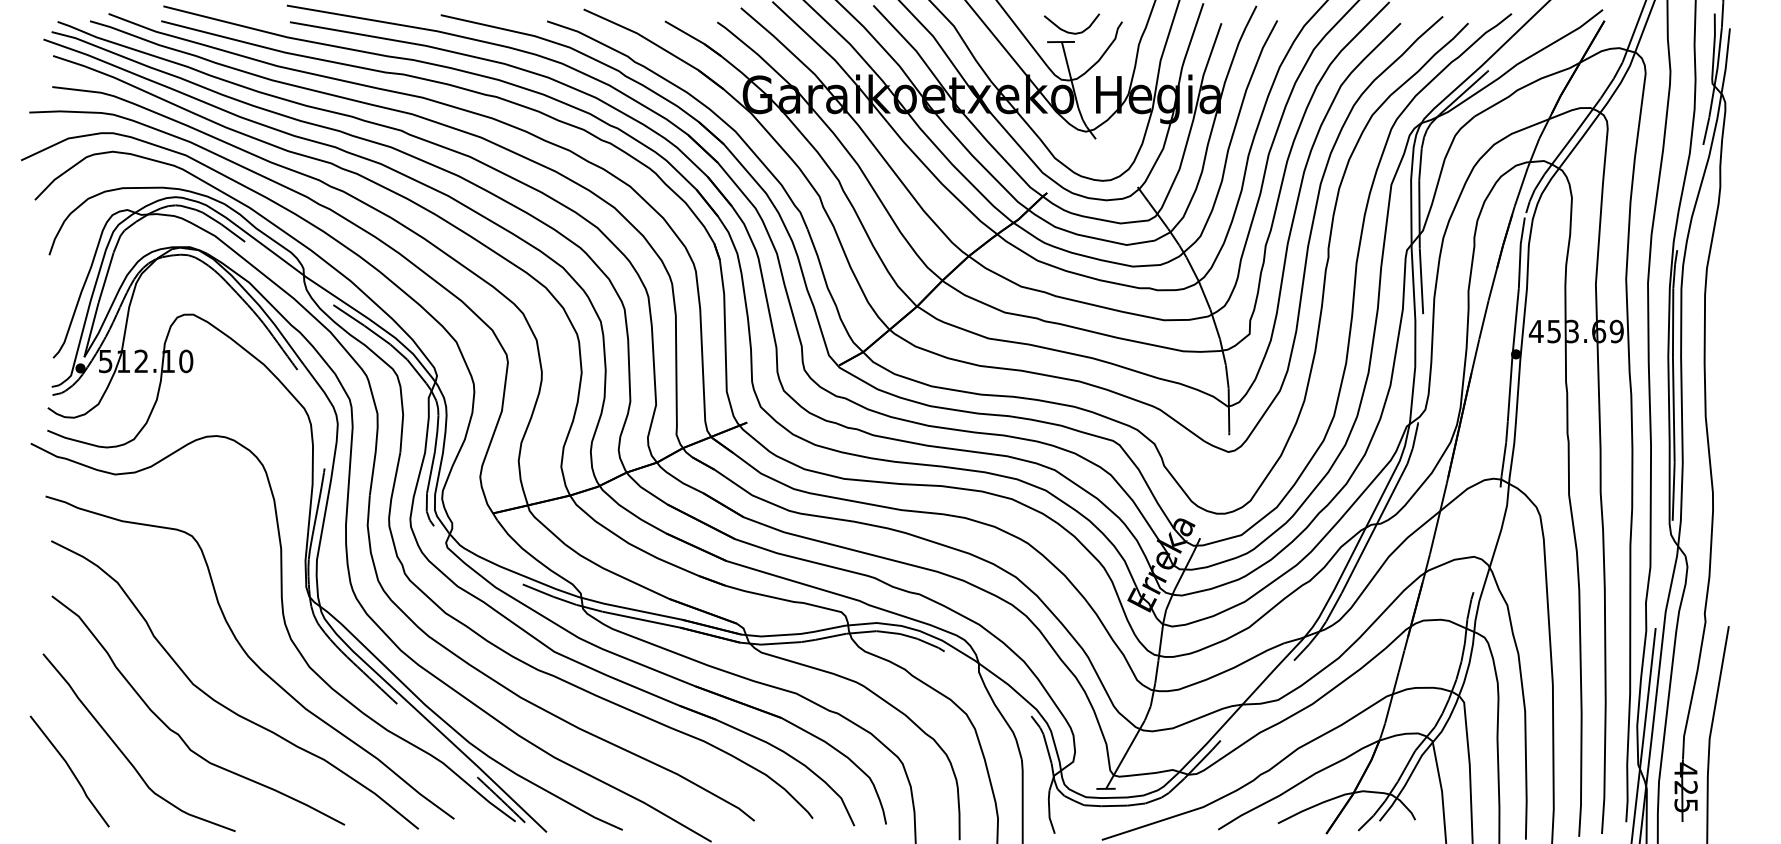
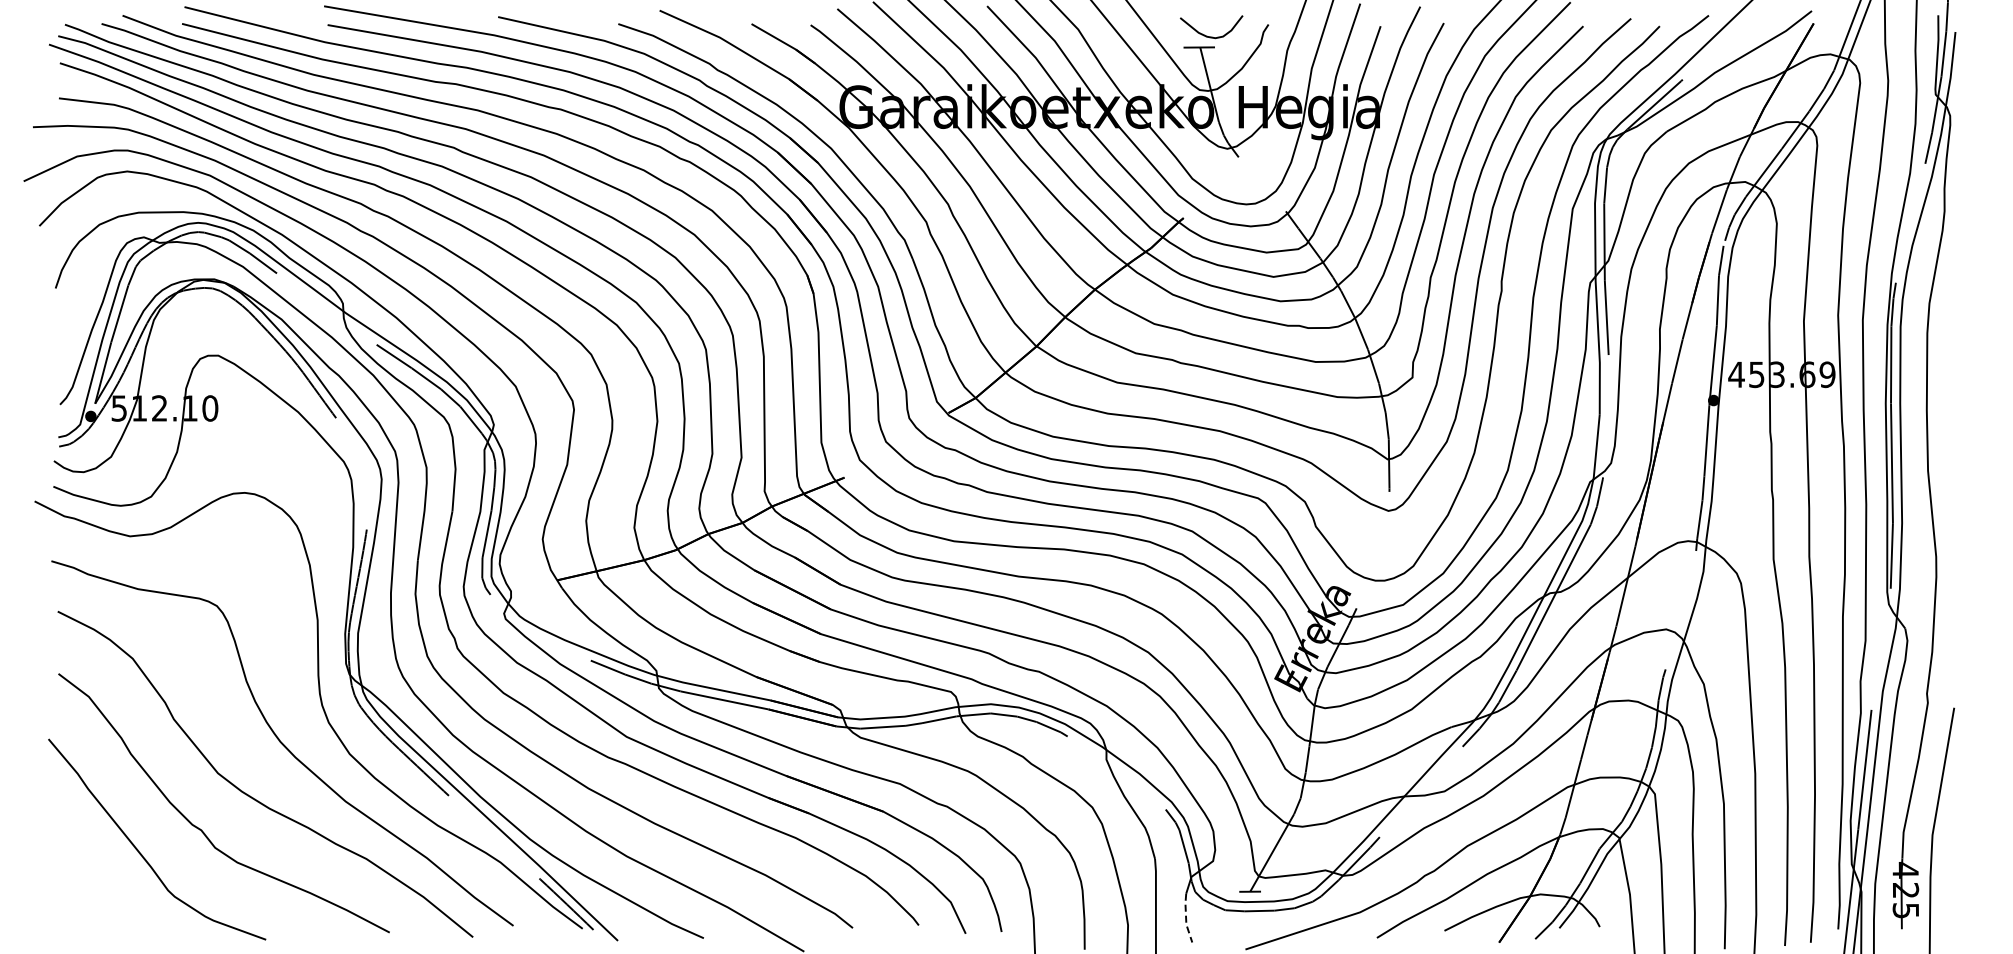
line: (70, 770) -> (79, 871), removed
line: (1049, 812) -> (1186, 918), solid -> dashed

